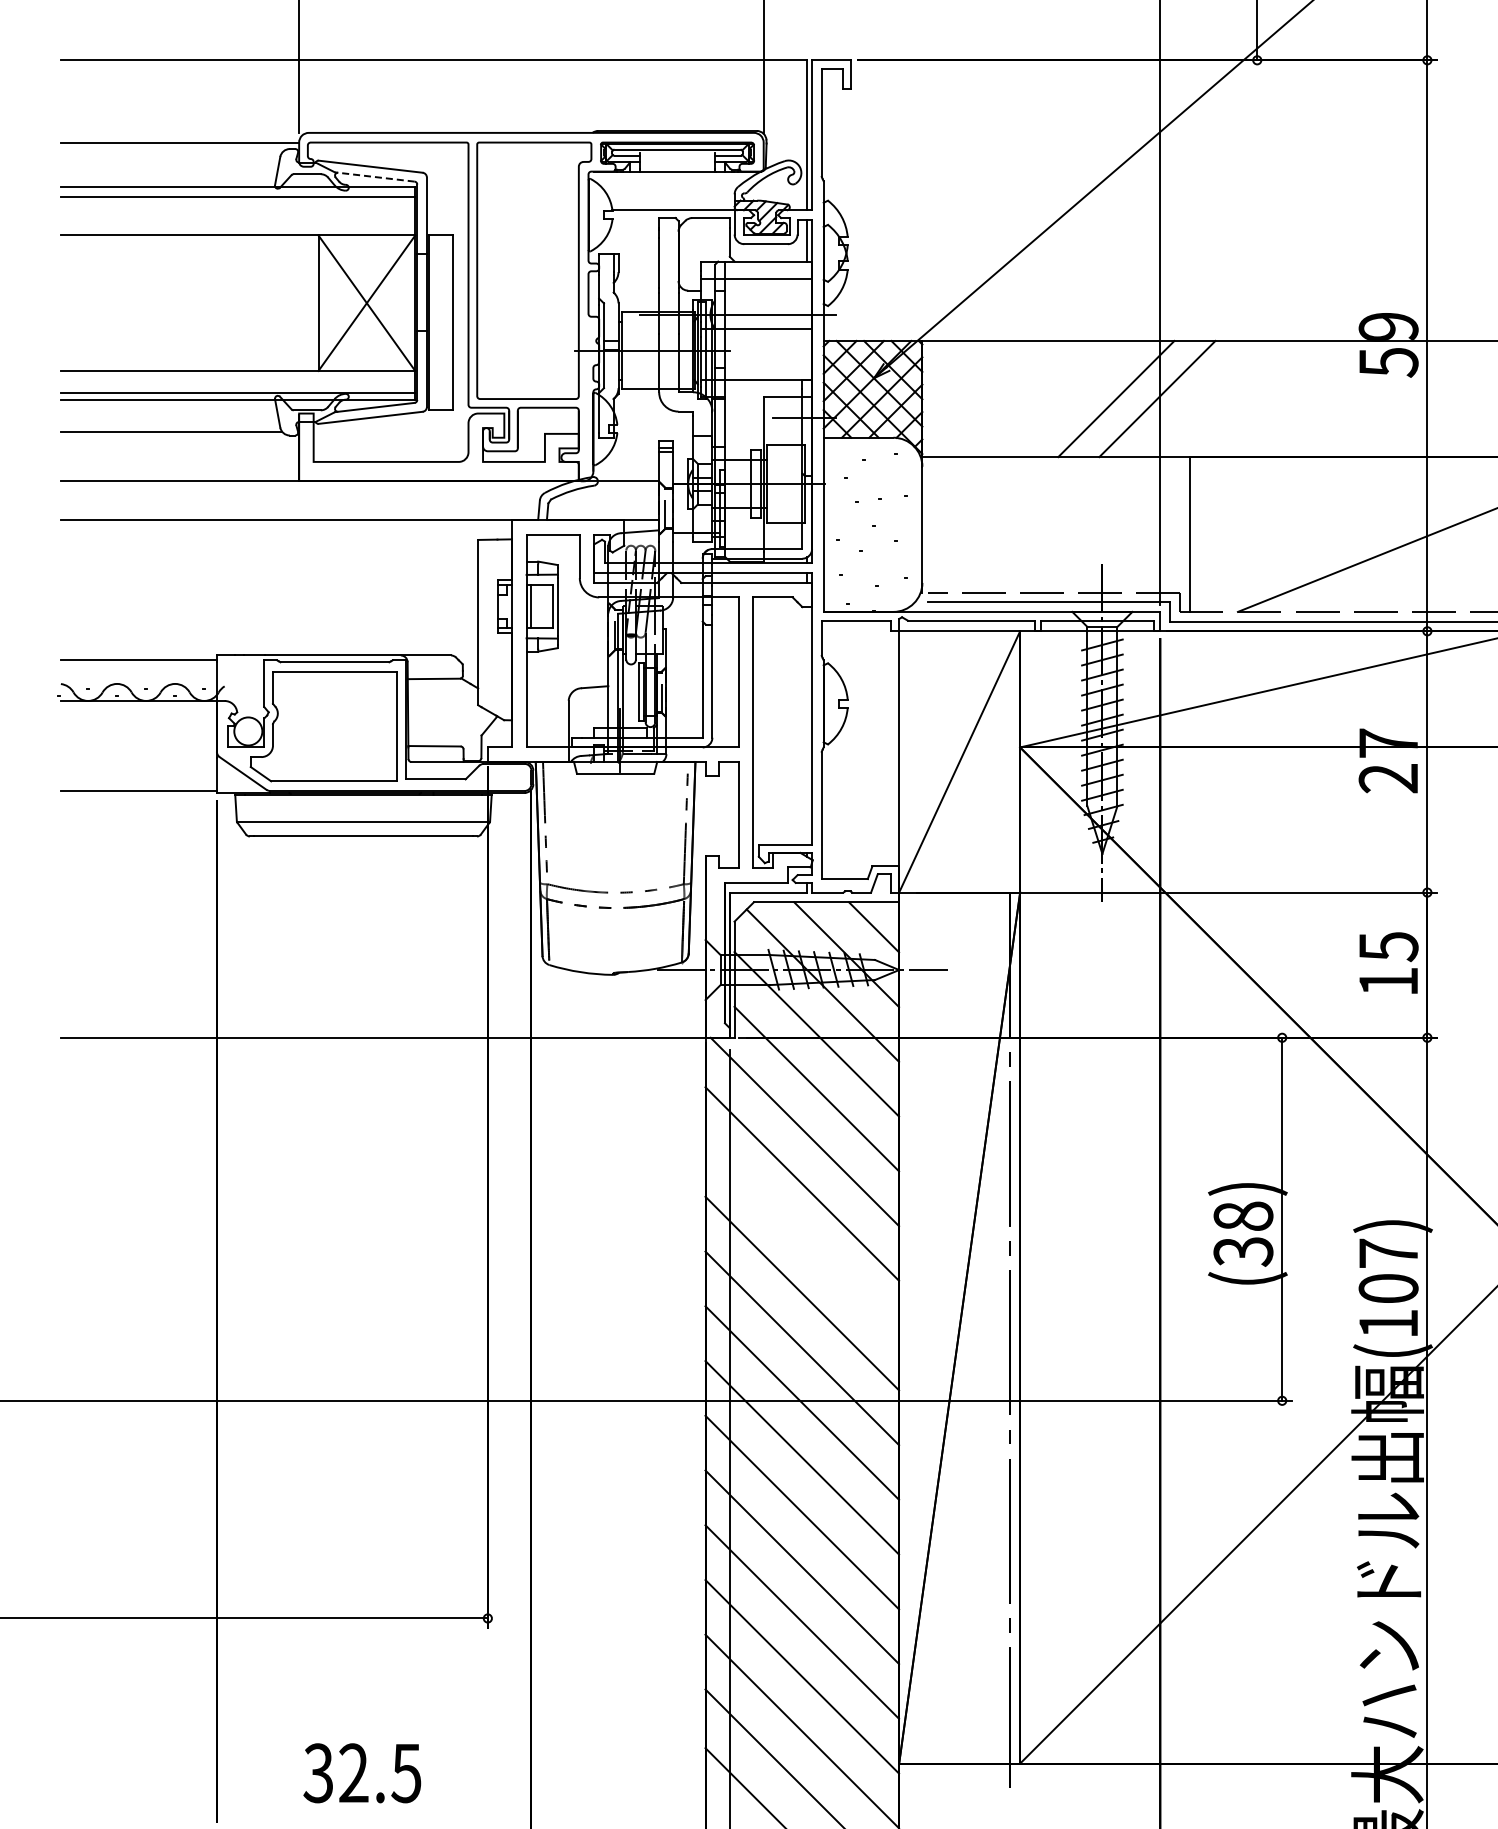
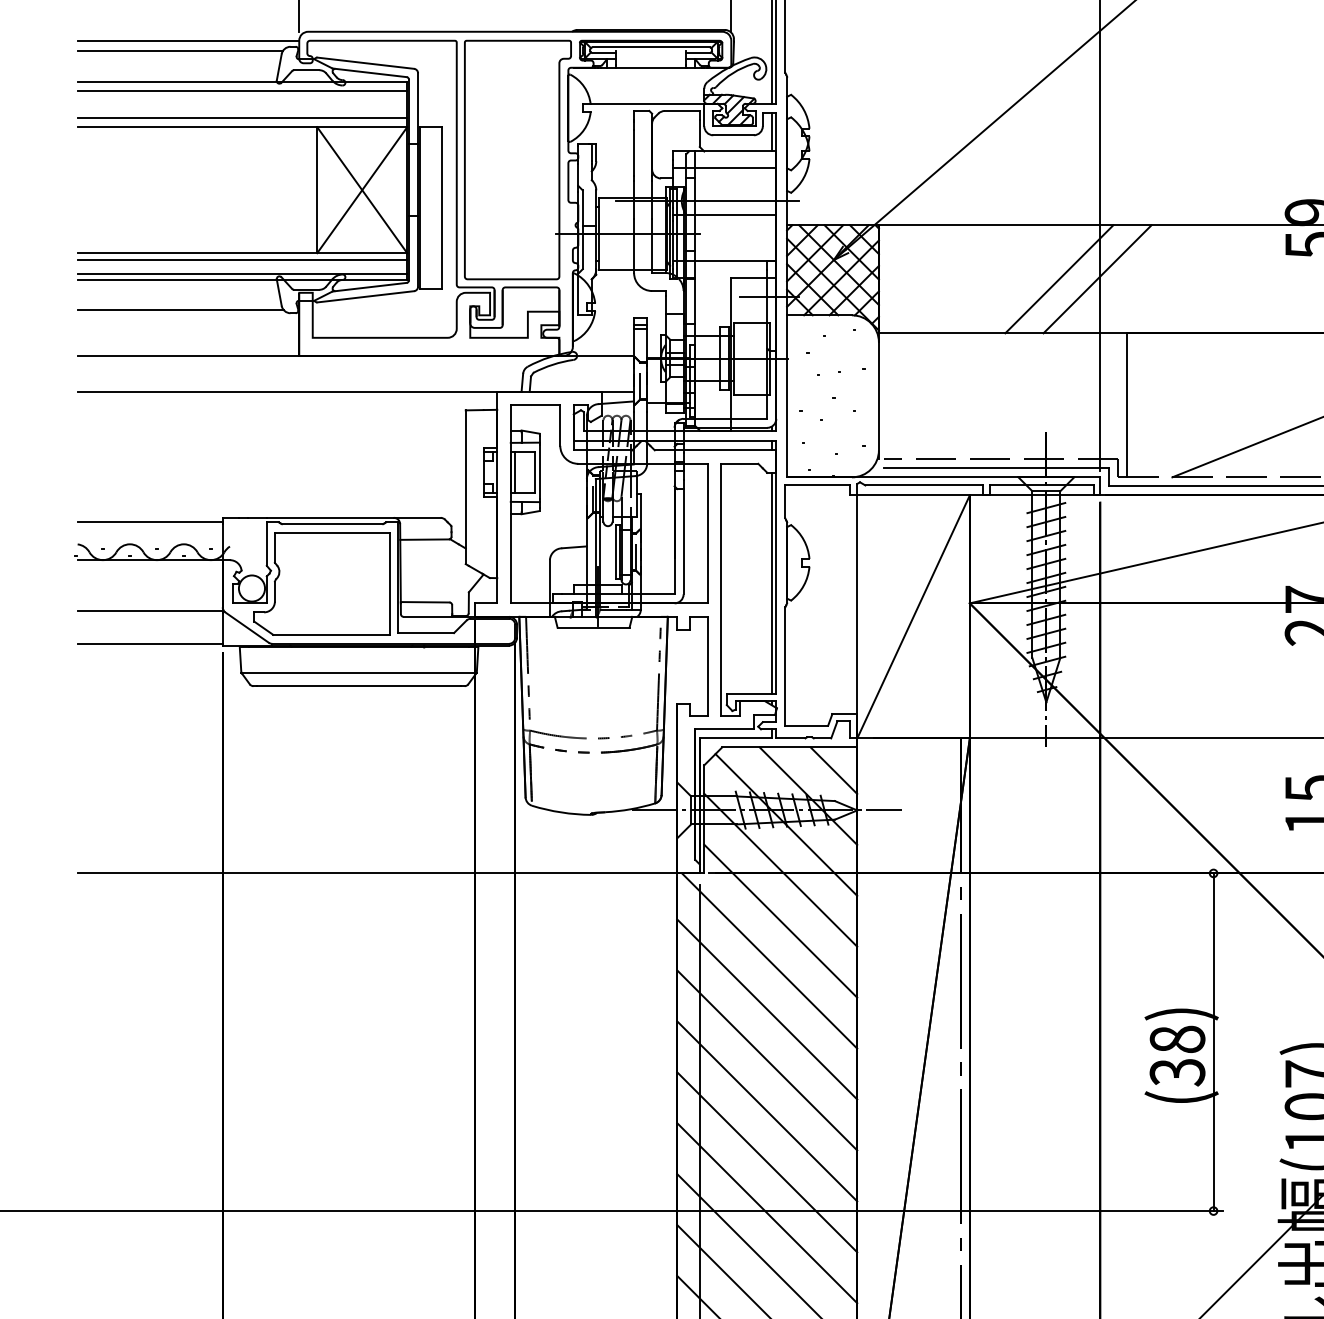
line: (170, 153) -> (179, 50), added
line: (374, 176) -> (369, 72), dashed -> solid
line: (237, 225) -> (241, 117), added
line: (237, 377) -> (241, 259), added
line: (807, 726) -> (772, 583), added
line: (138, 755) -> (149, 610), added
line: (802, 1238) -> (767, 1060), added

